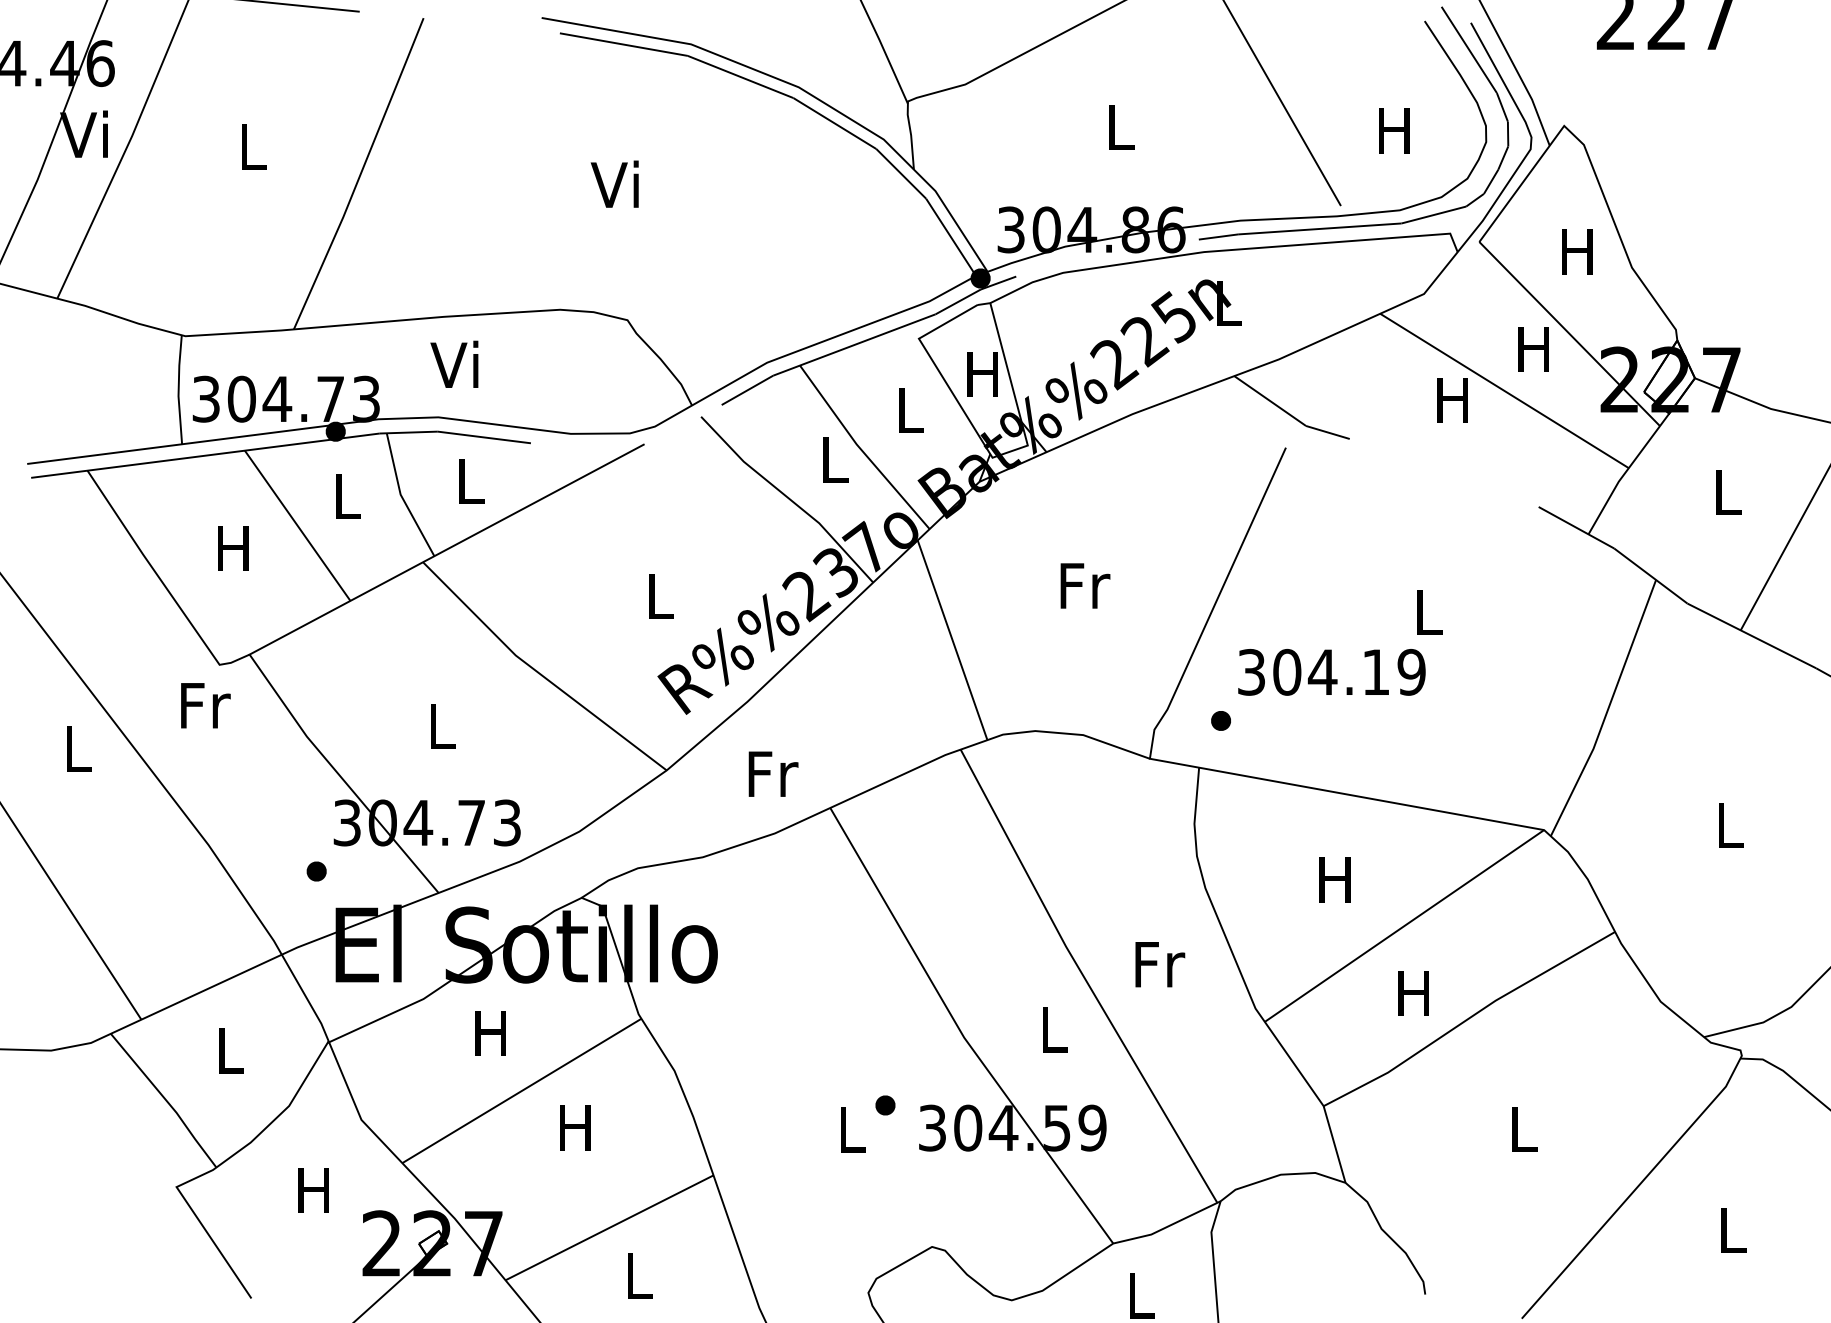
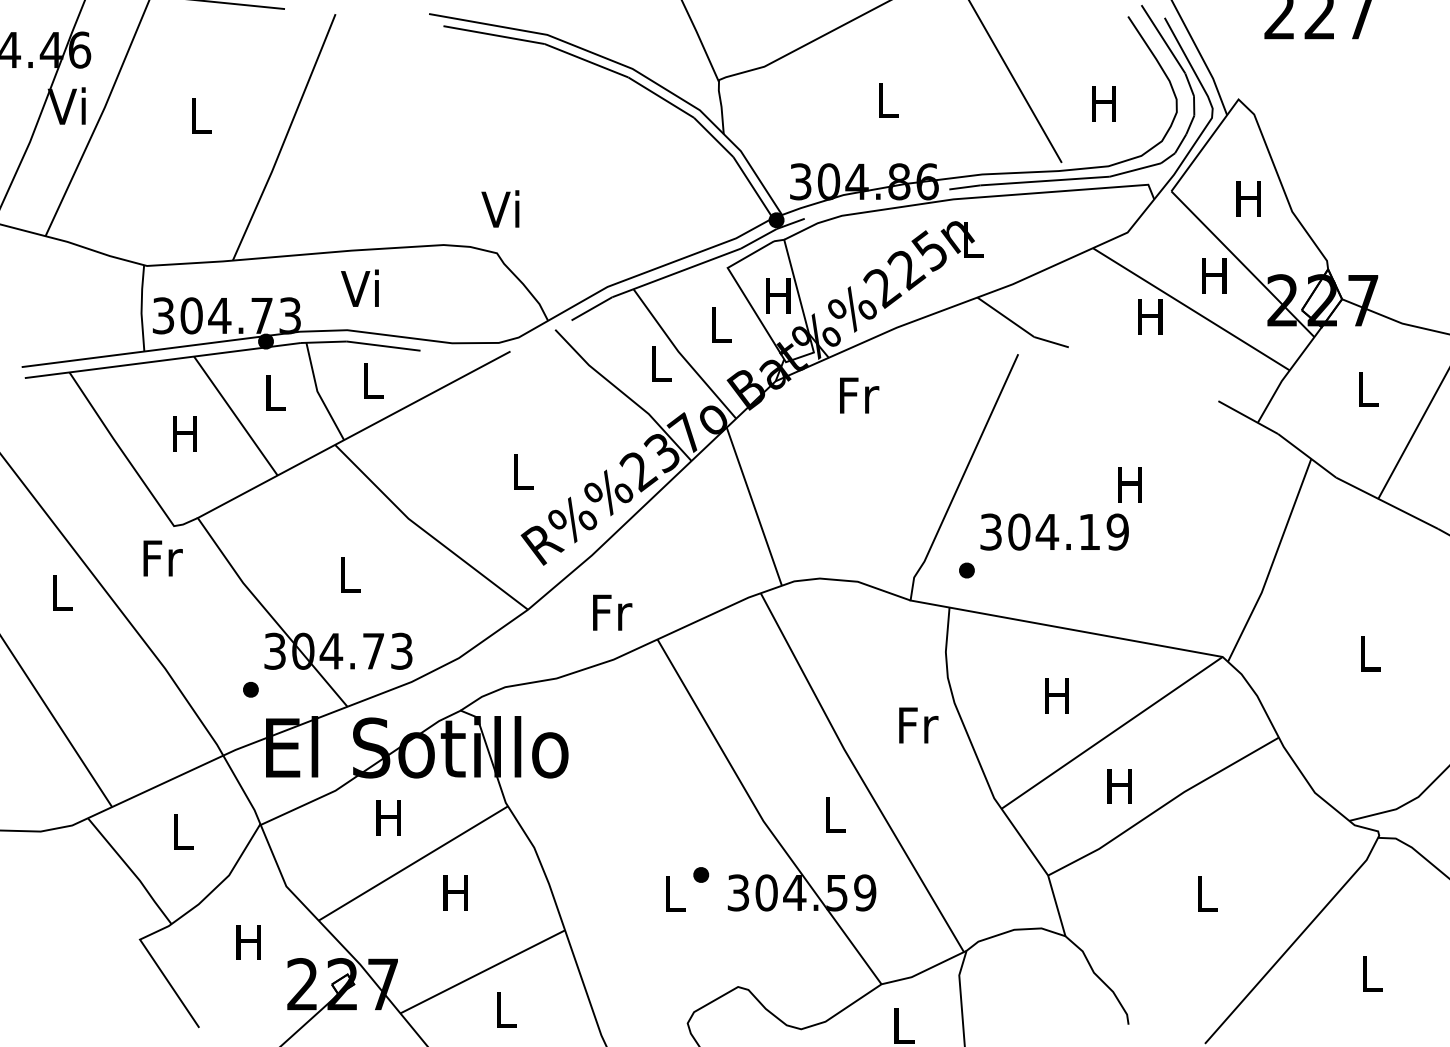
text: (614, 183) -> (500, 208), moved
text: (1085, 585) -> (859, 395), moved
text: (1427, 612) -> (1130, 484), L -> H
text: (1160, 964) -> (918, 725), moved

